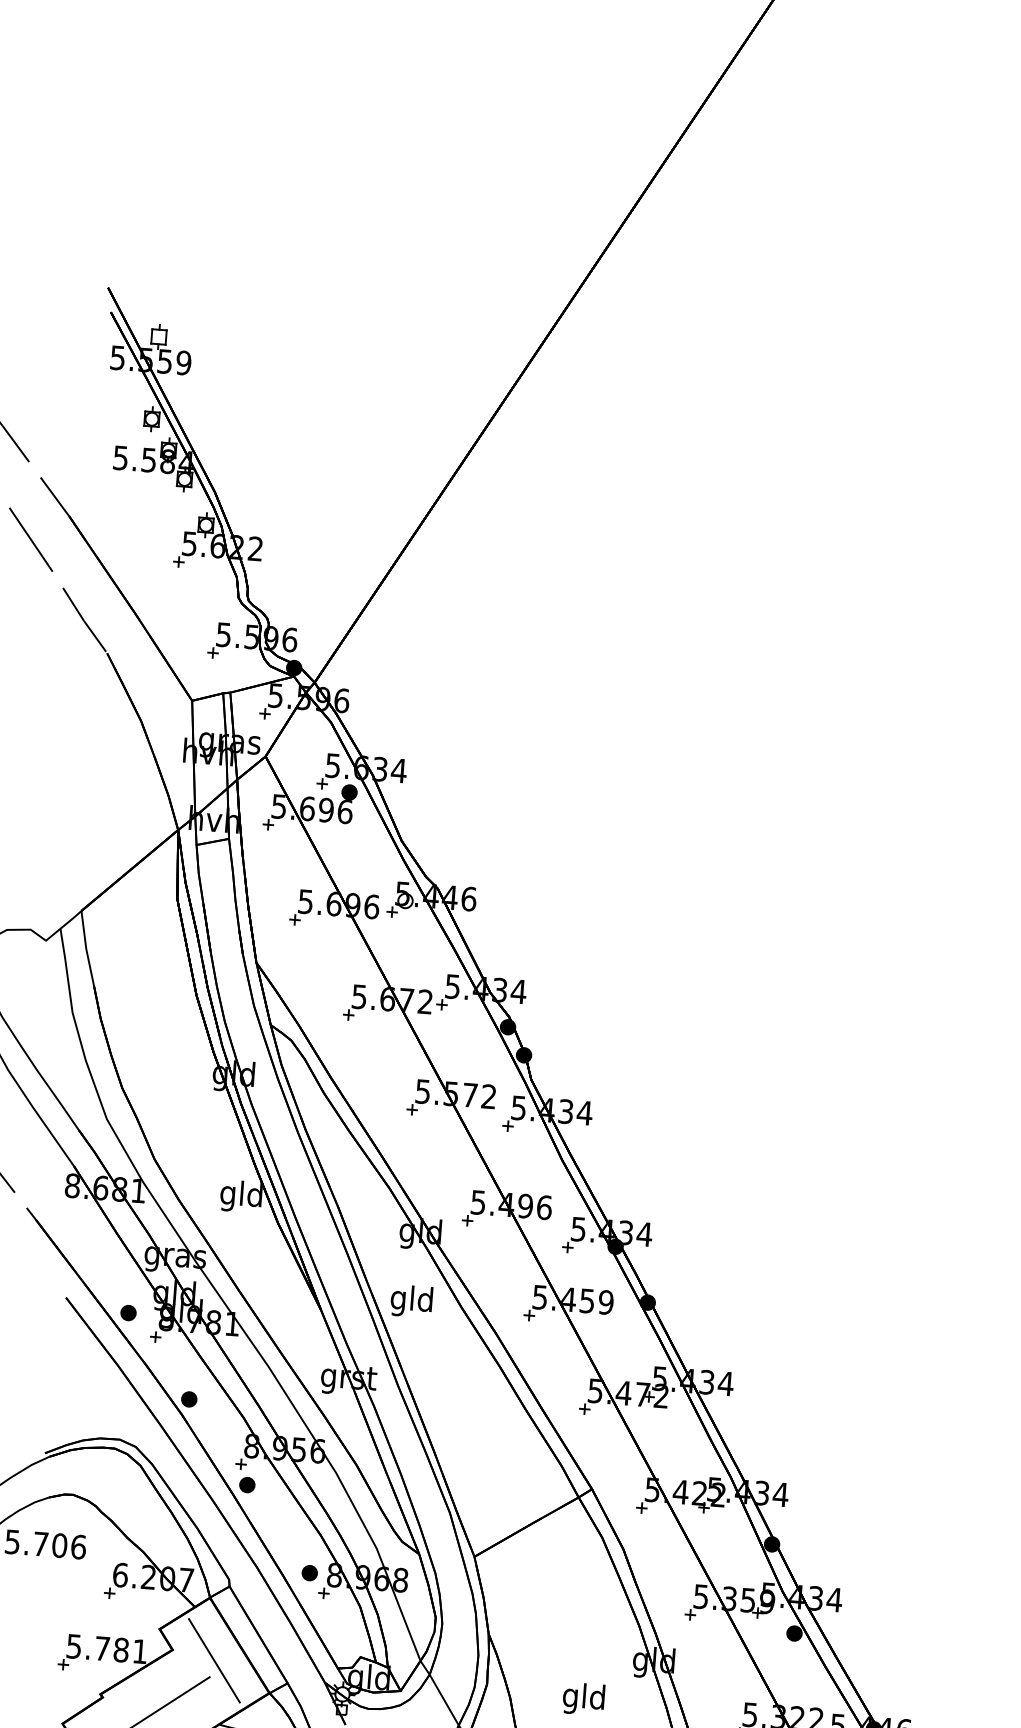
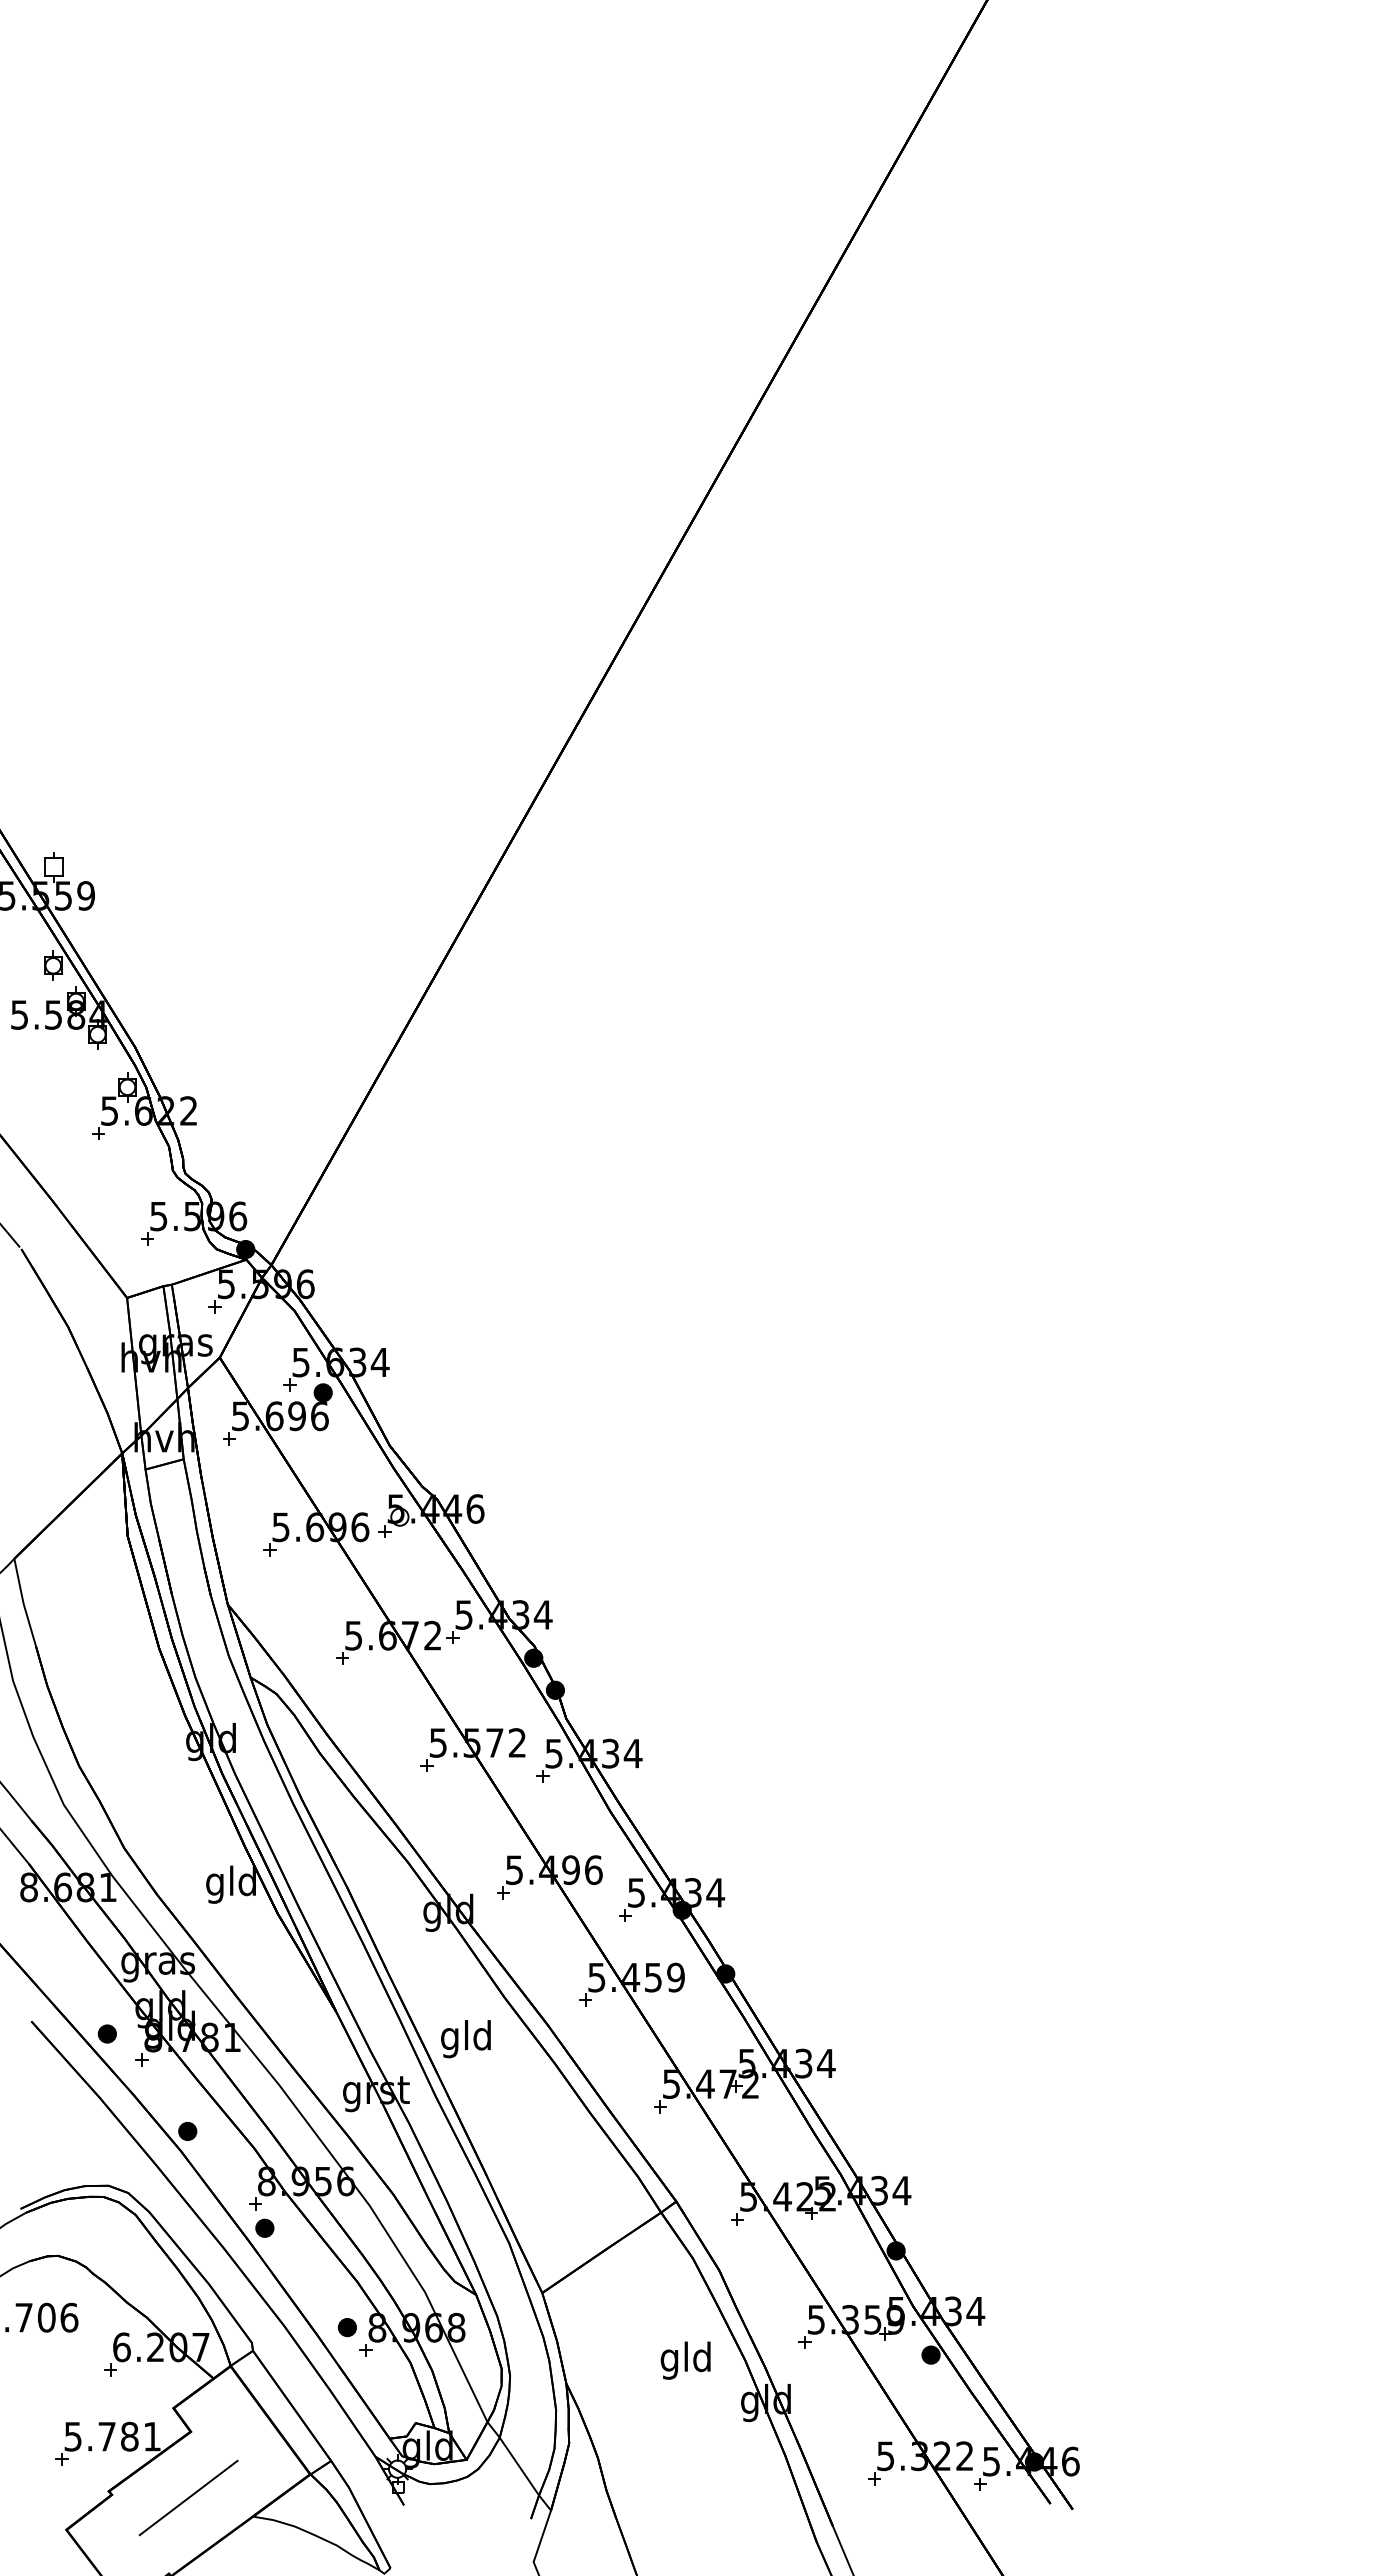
text: (411, 1301) -> (465, 2039), moved
line: (214, 1660) -> (241, 2440), removed
text: (583, 1698) -> (685, 2360), moved

